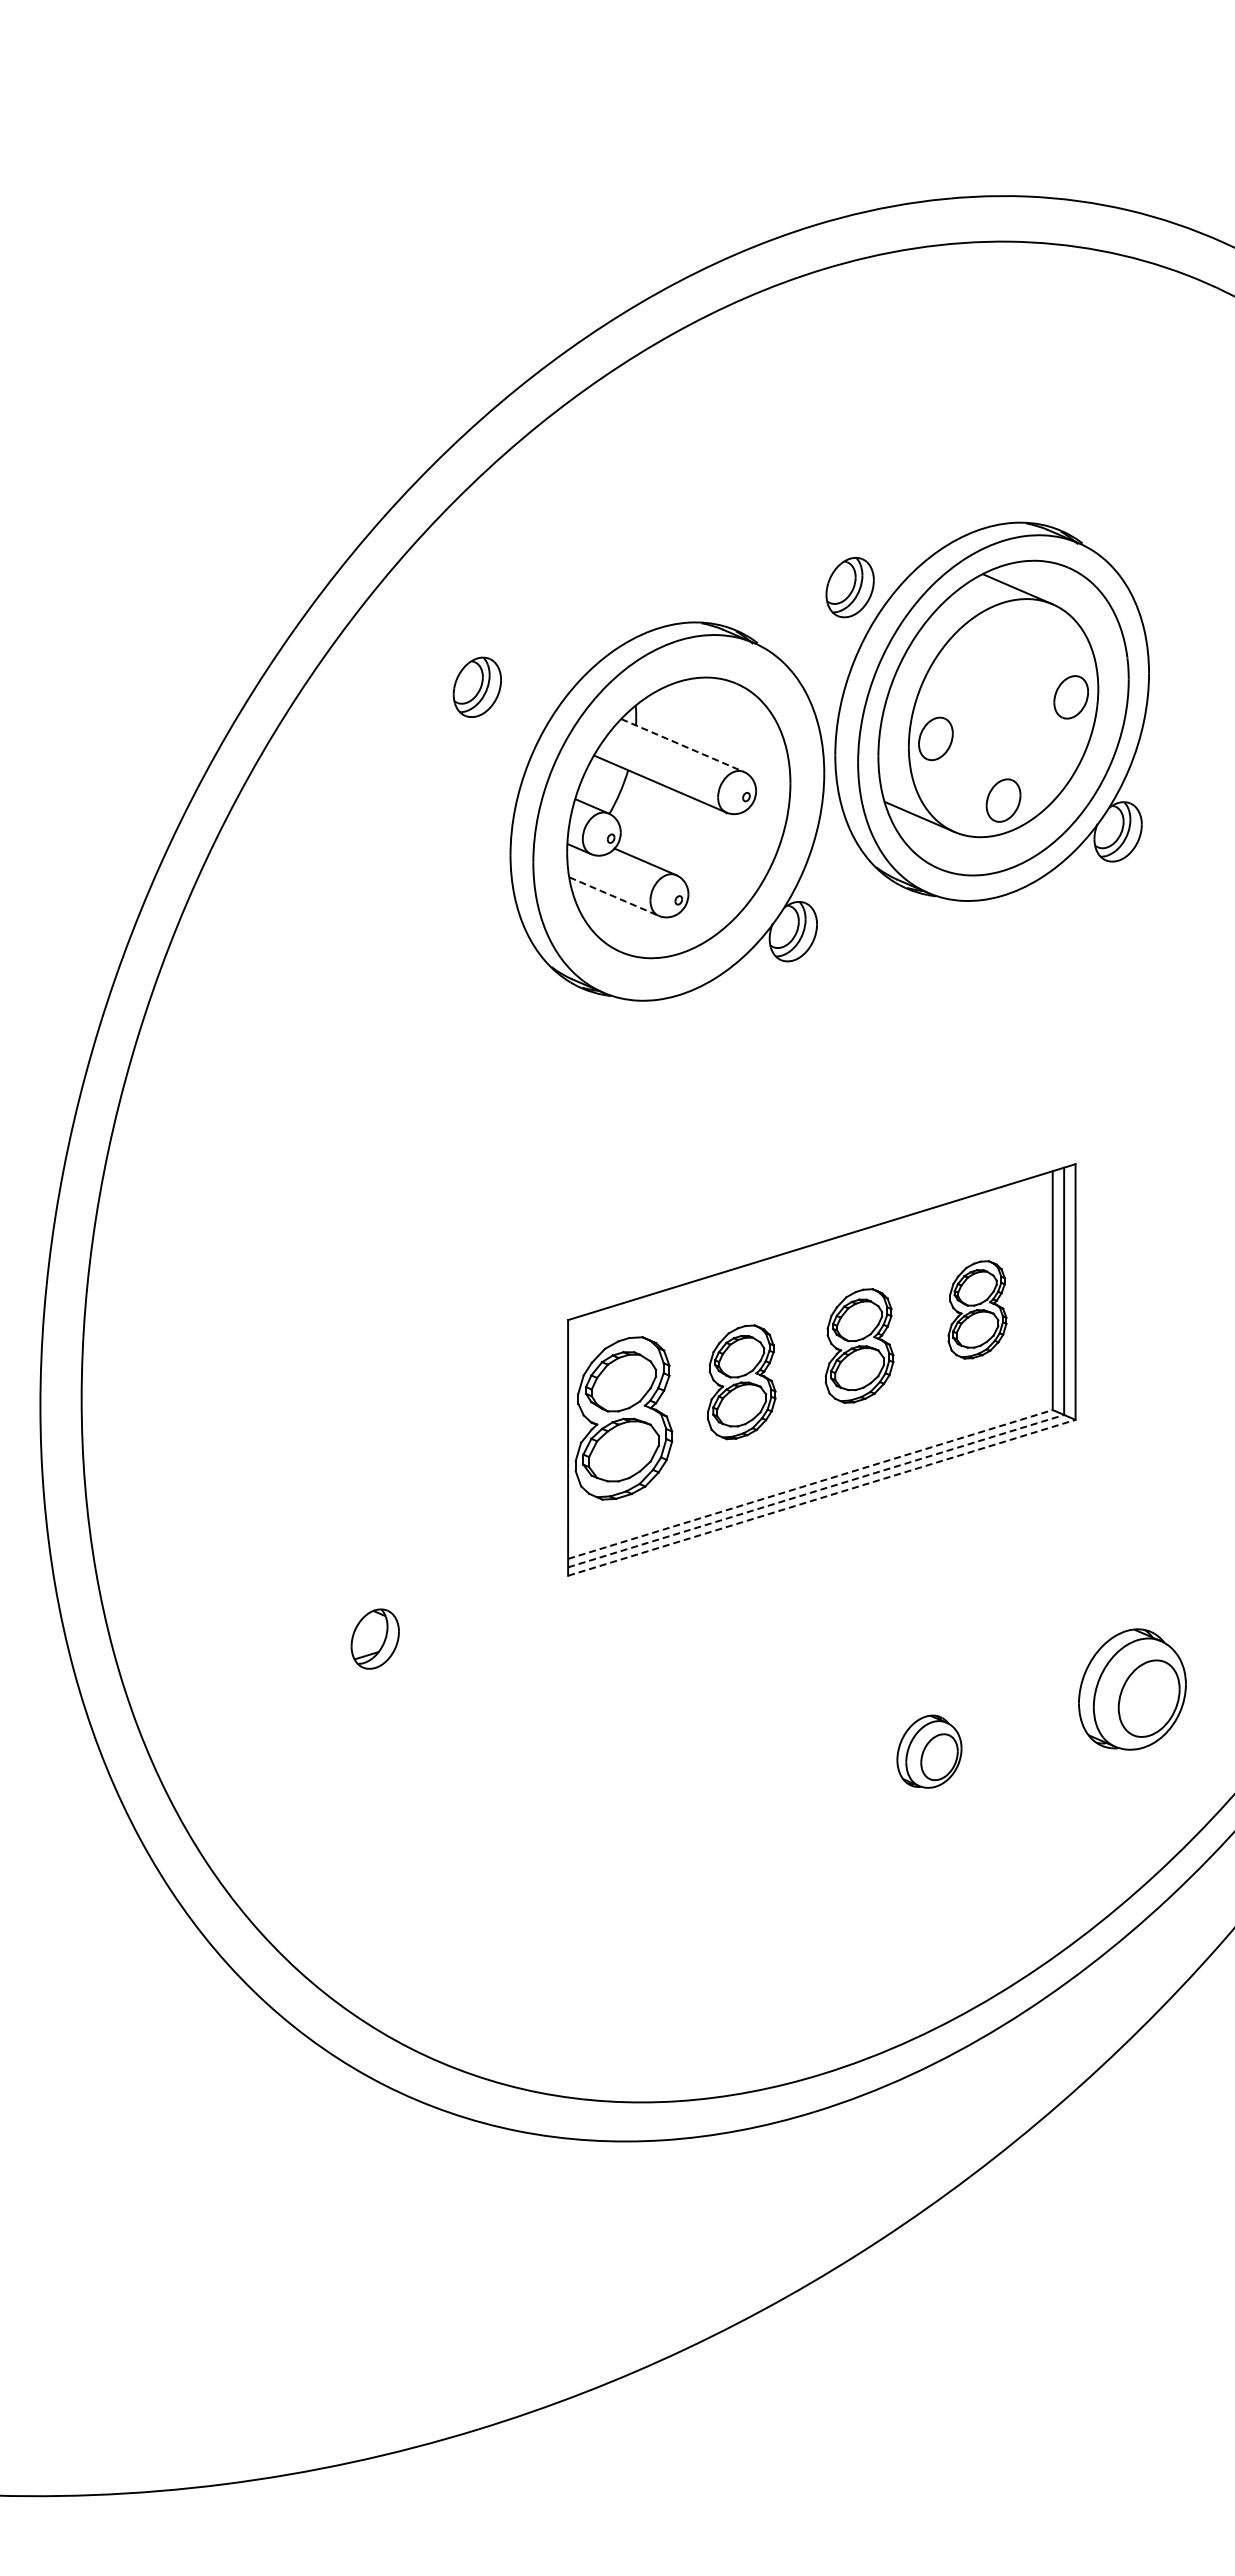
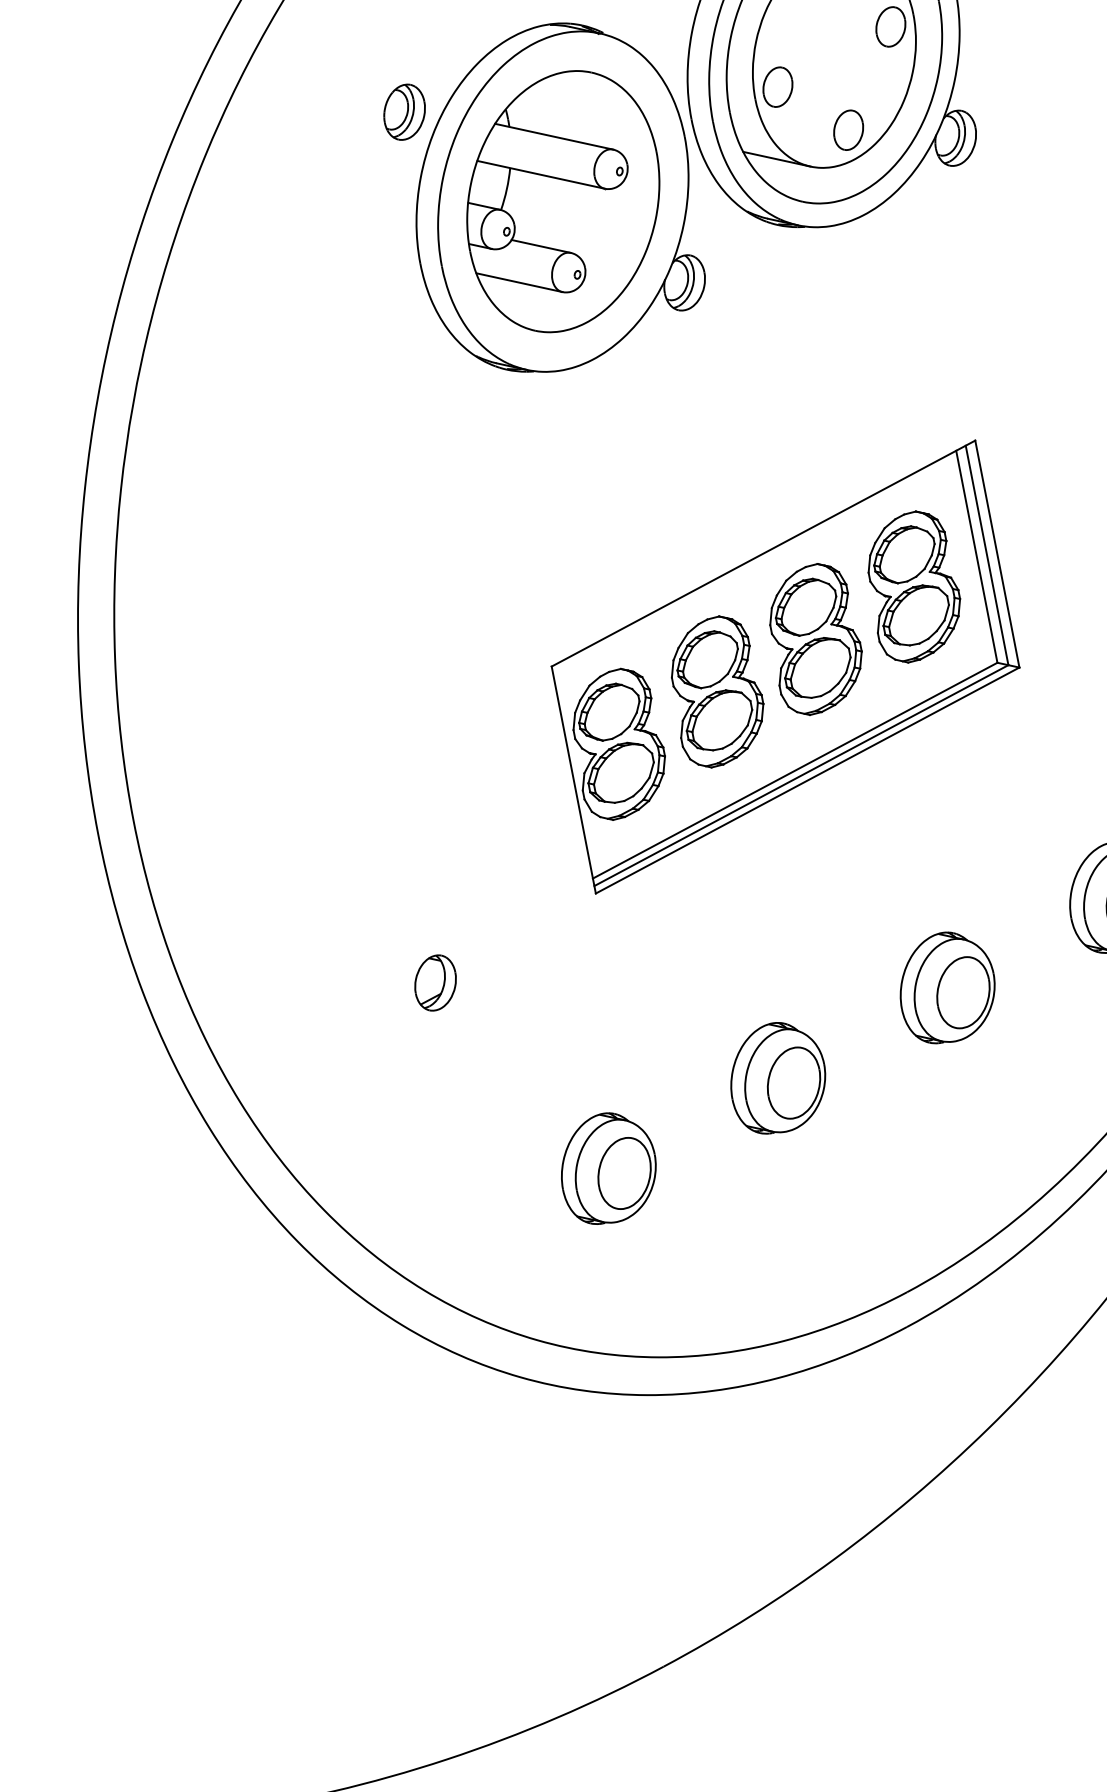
part: (476, 686) -> (403, 111), moved
line: (682, 745) -> (554, 136), dashed -> solid
line: (614, 896) -> (519, 282), dashed -> solid
part: (977, 1309) -> (913, 586), size x1.67
part: (859, 1345) -> (814, 638), size x1.43
part: (741, 1382) -> (716, 692), size x1.43
line: (810, 1484) -> (795, 770), dashed -> solid
line: (816, 1491) -> (801, 775), dashed -> solid
line: (822, 1497) -> (808, 780), dashed -> solid
part: (929, 1751) -> (946, 987), size x1.67
part: (726, 1814) -> (777, 1078), added
part: (523, 1876) -> (608, 1168), added

